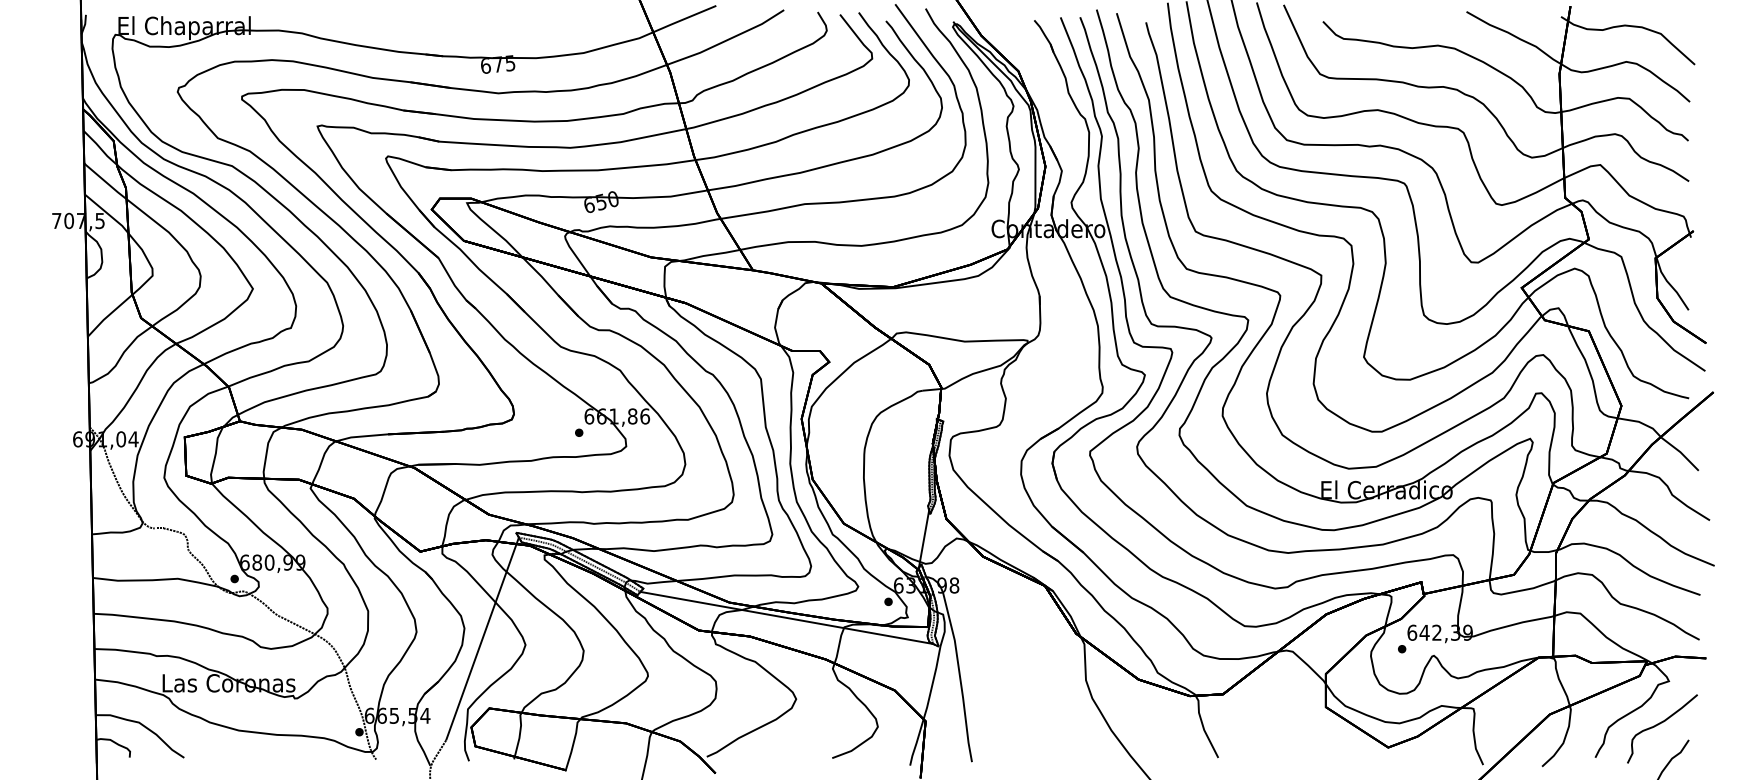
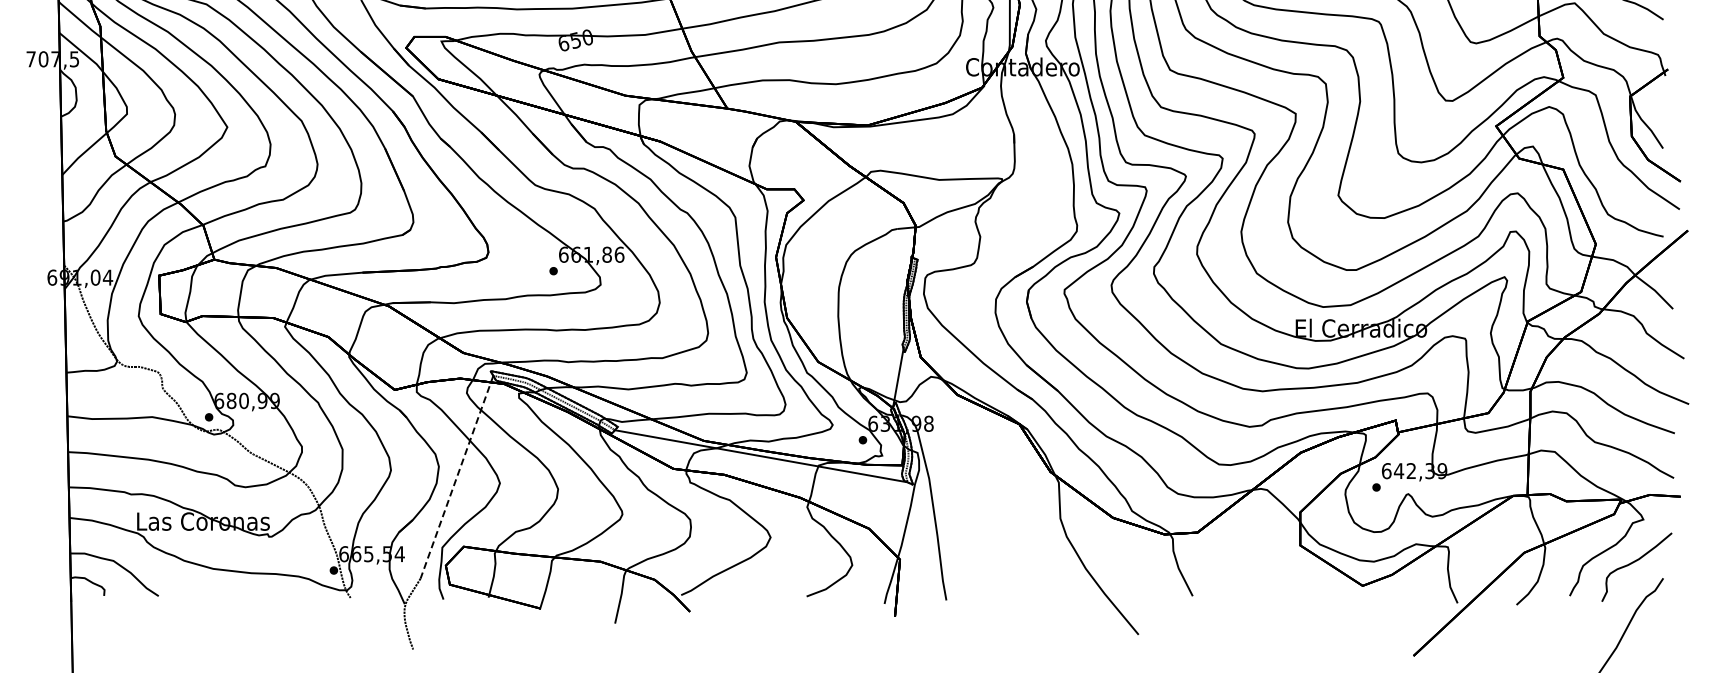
line: (482, 638) -> (456, 476), solid -> dashed

